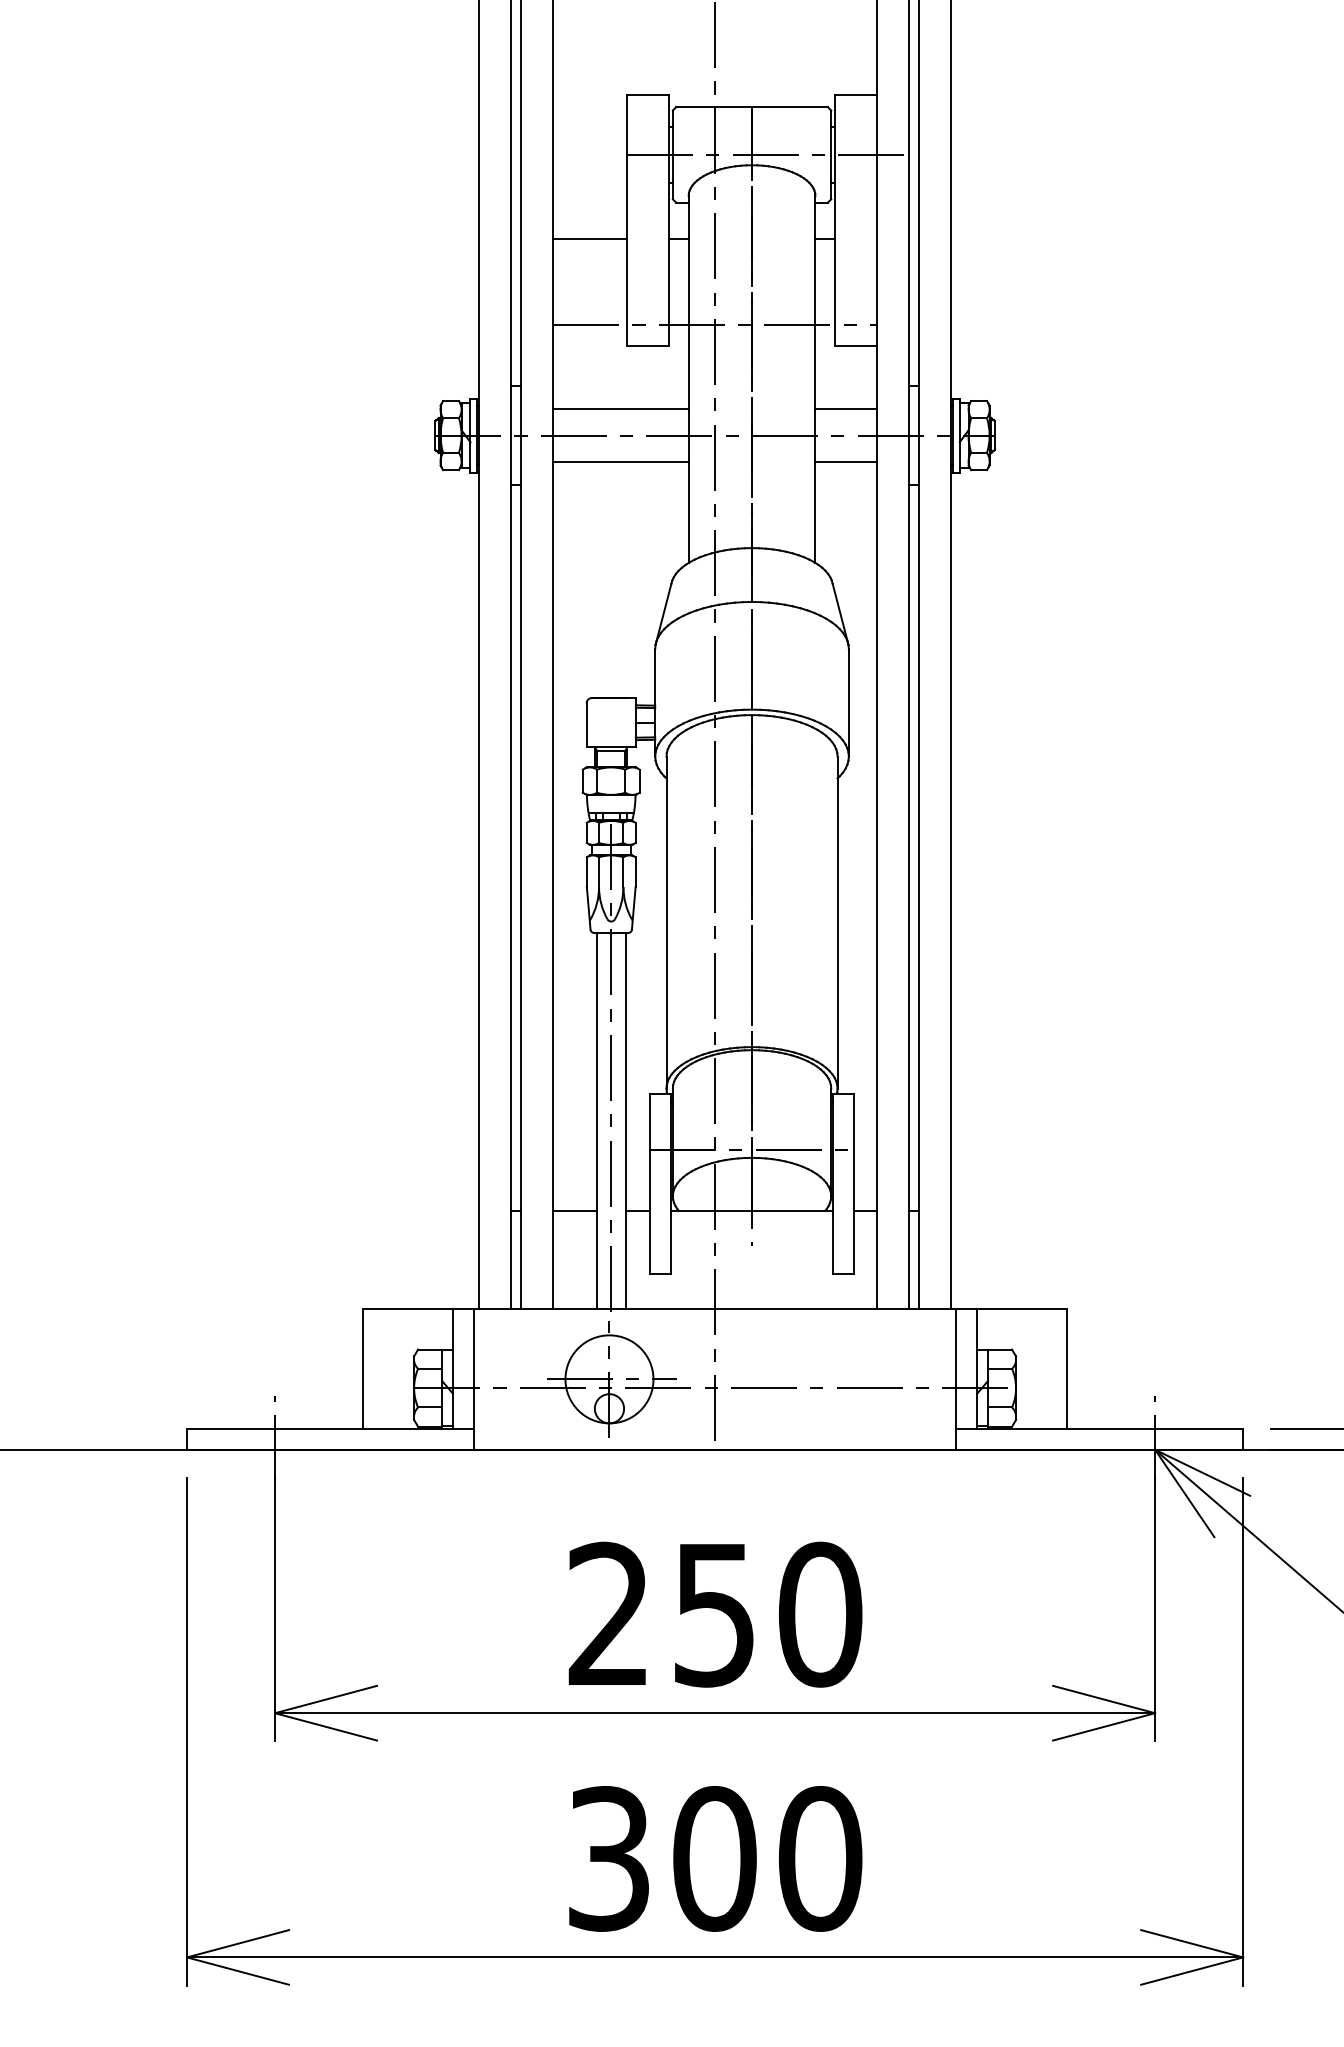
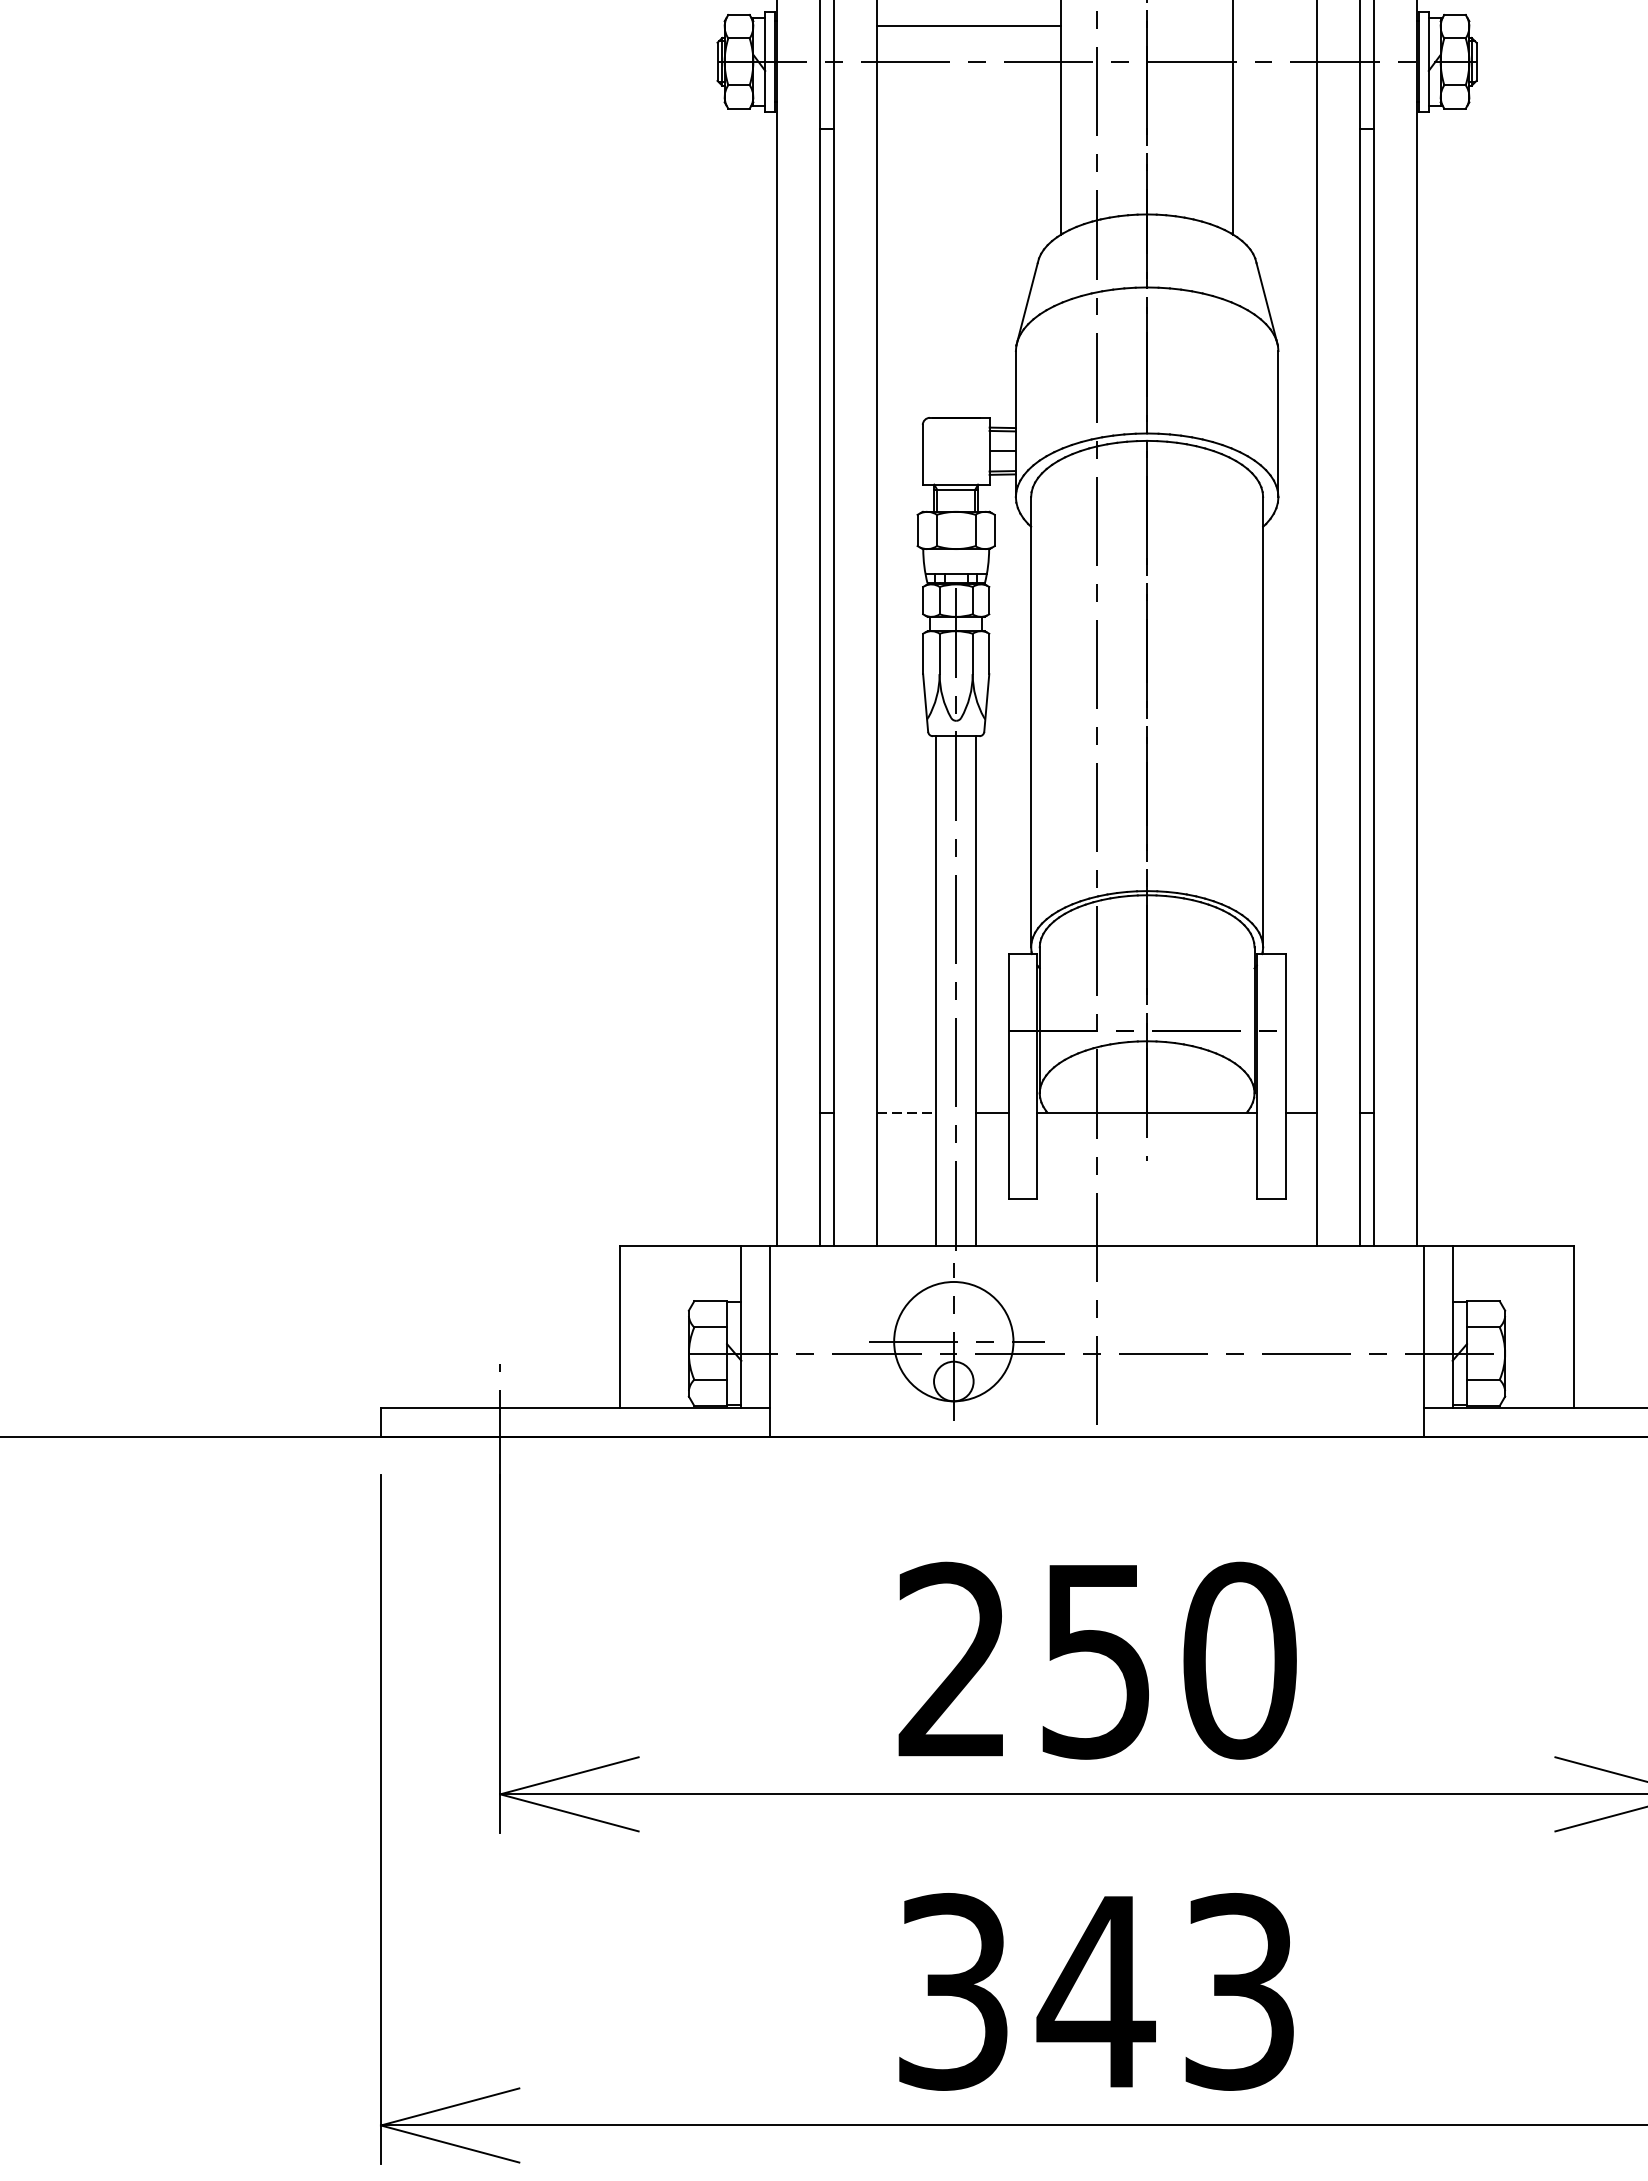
line: (846, 409) -> (1275, 26), removed
line: (620, 461) -> (968, 97), removed
line: (846, 461) -> (1275, 97), removed
line: (574, 1210) -> (906, 1112), solid -> dashed
text: (766, 1858) -> (1166, 1991), 300 -> 343

